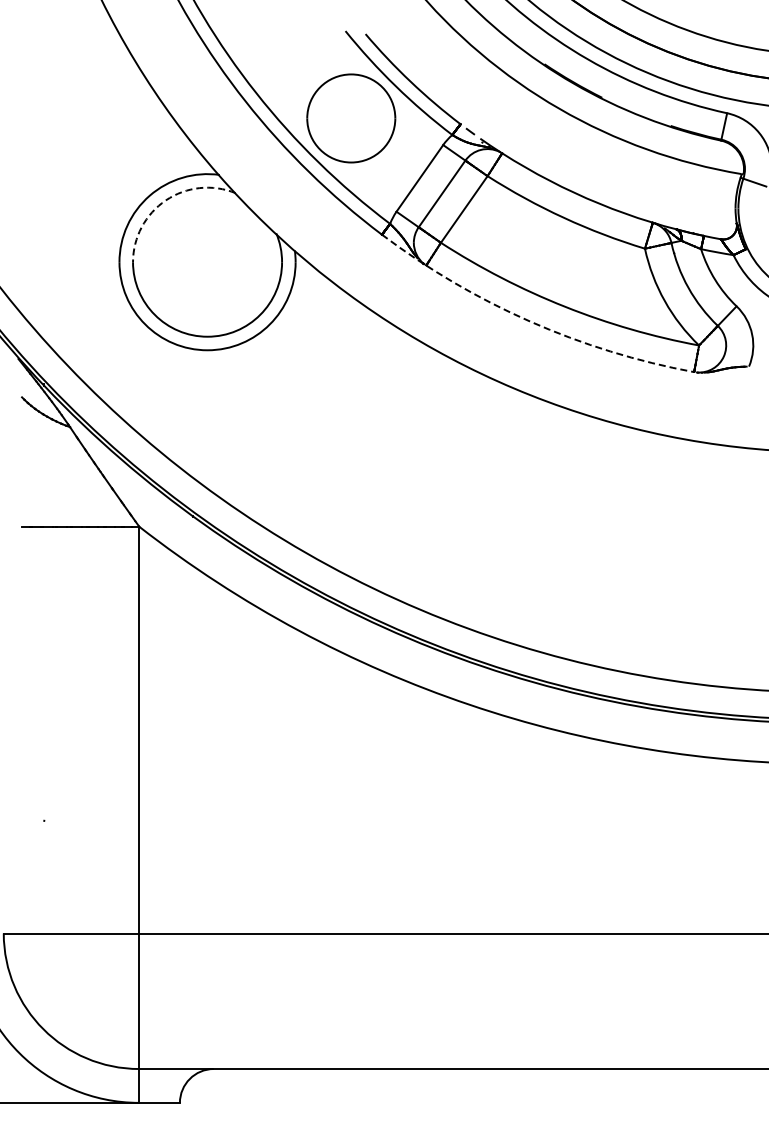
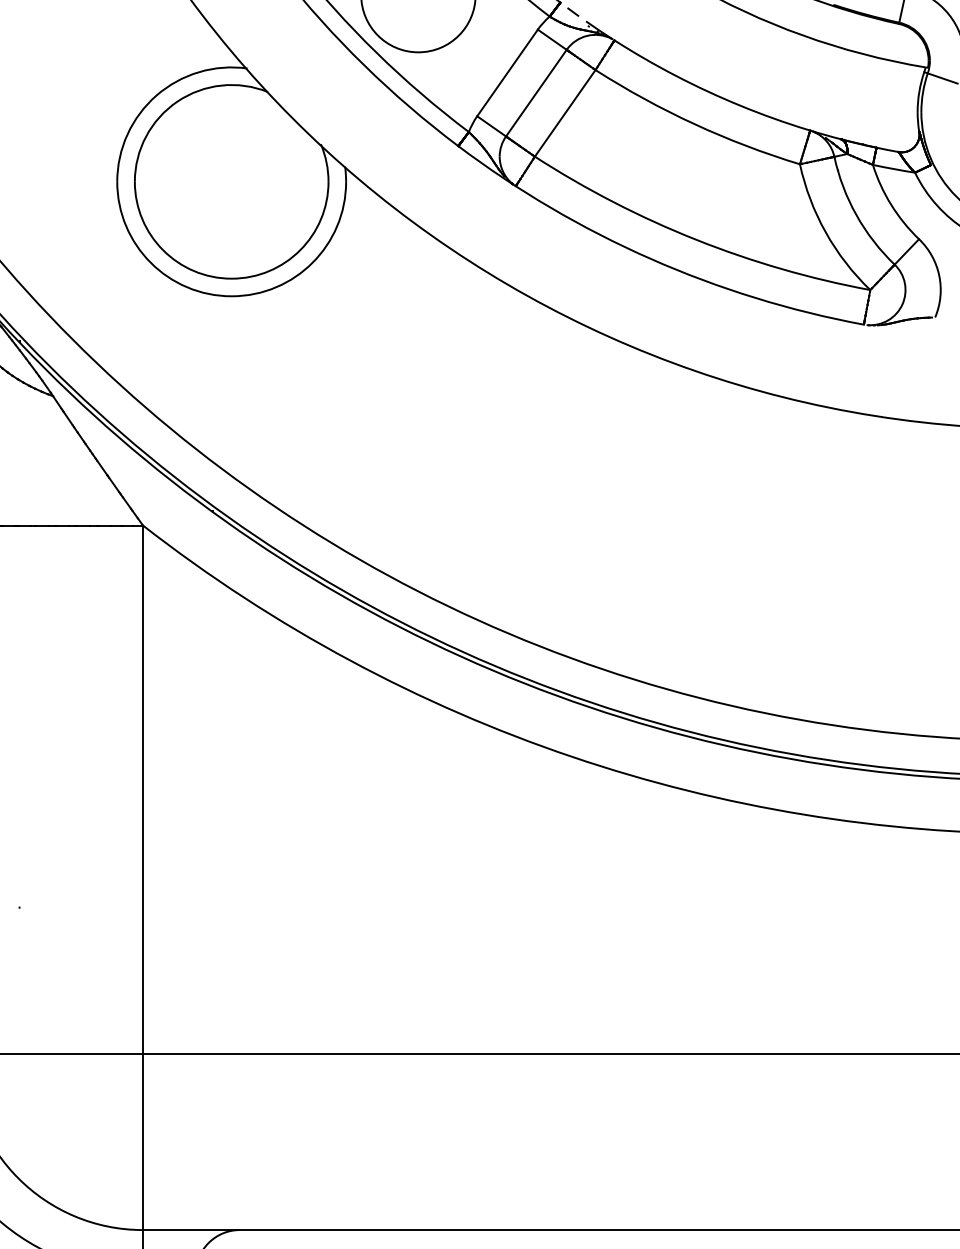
arc: (165, 200) -> (177, 101), dashed -> solid
arc: (530, 321) -> (651, 258), dashed -> solid

